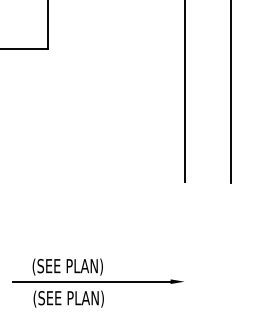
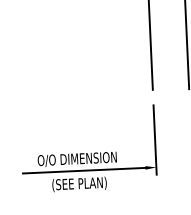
line: (184, 246) -> (155, 140), added
text: (83, 266) -> (77, 159), (SEE PLAN) -> O/O DIMENSION
text: (68, 298) -> (79, 183), moved

